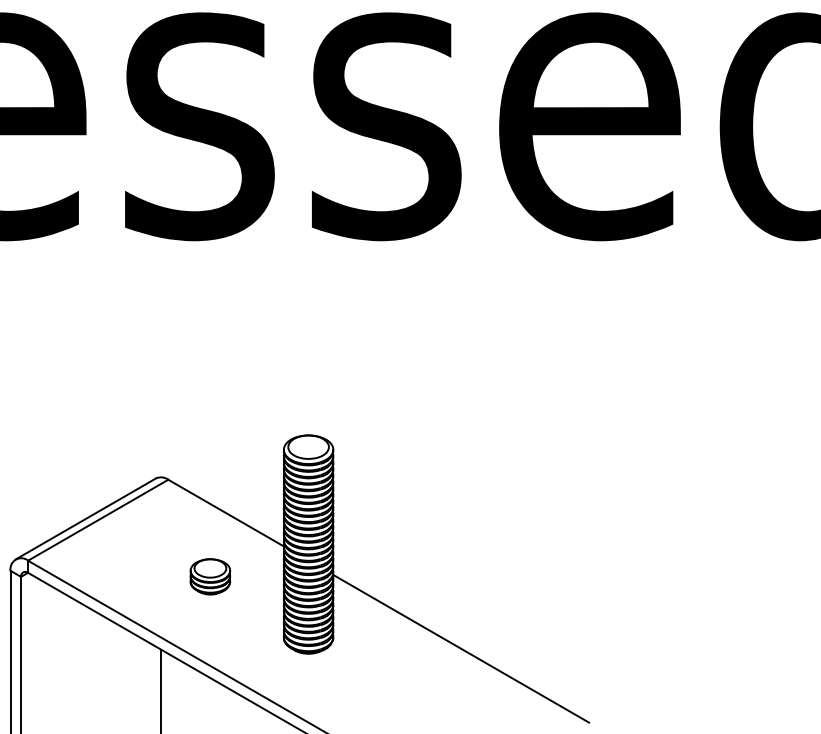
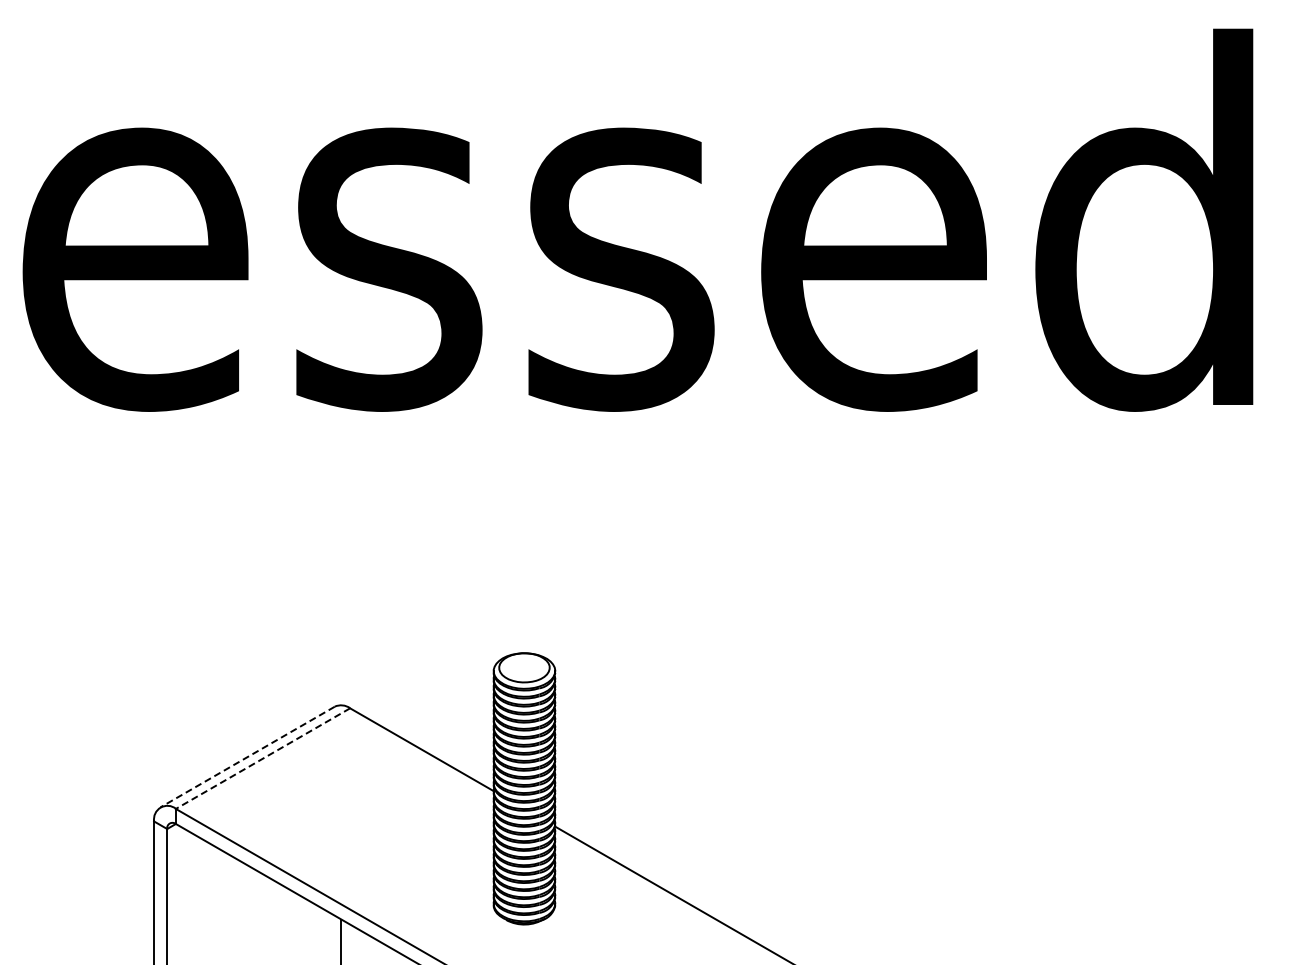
line: (85, 519) -> (247, 757), solid -> dashed
line: (98, 520) -> (263, 758), solid -> dashed
part: (209, 576) -> (401, 828), removed

